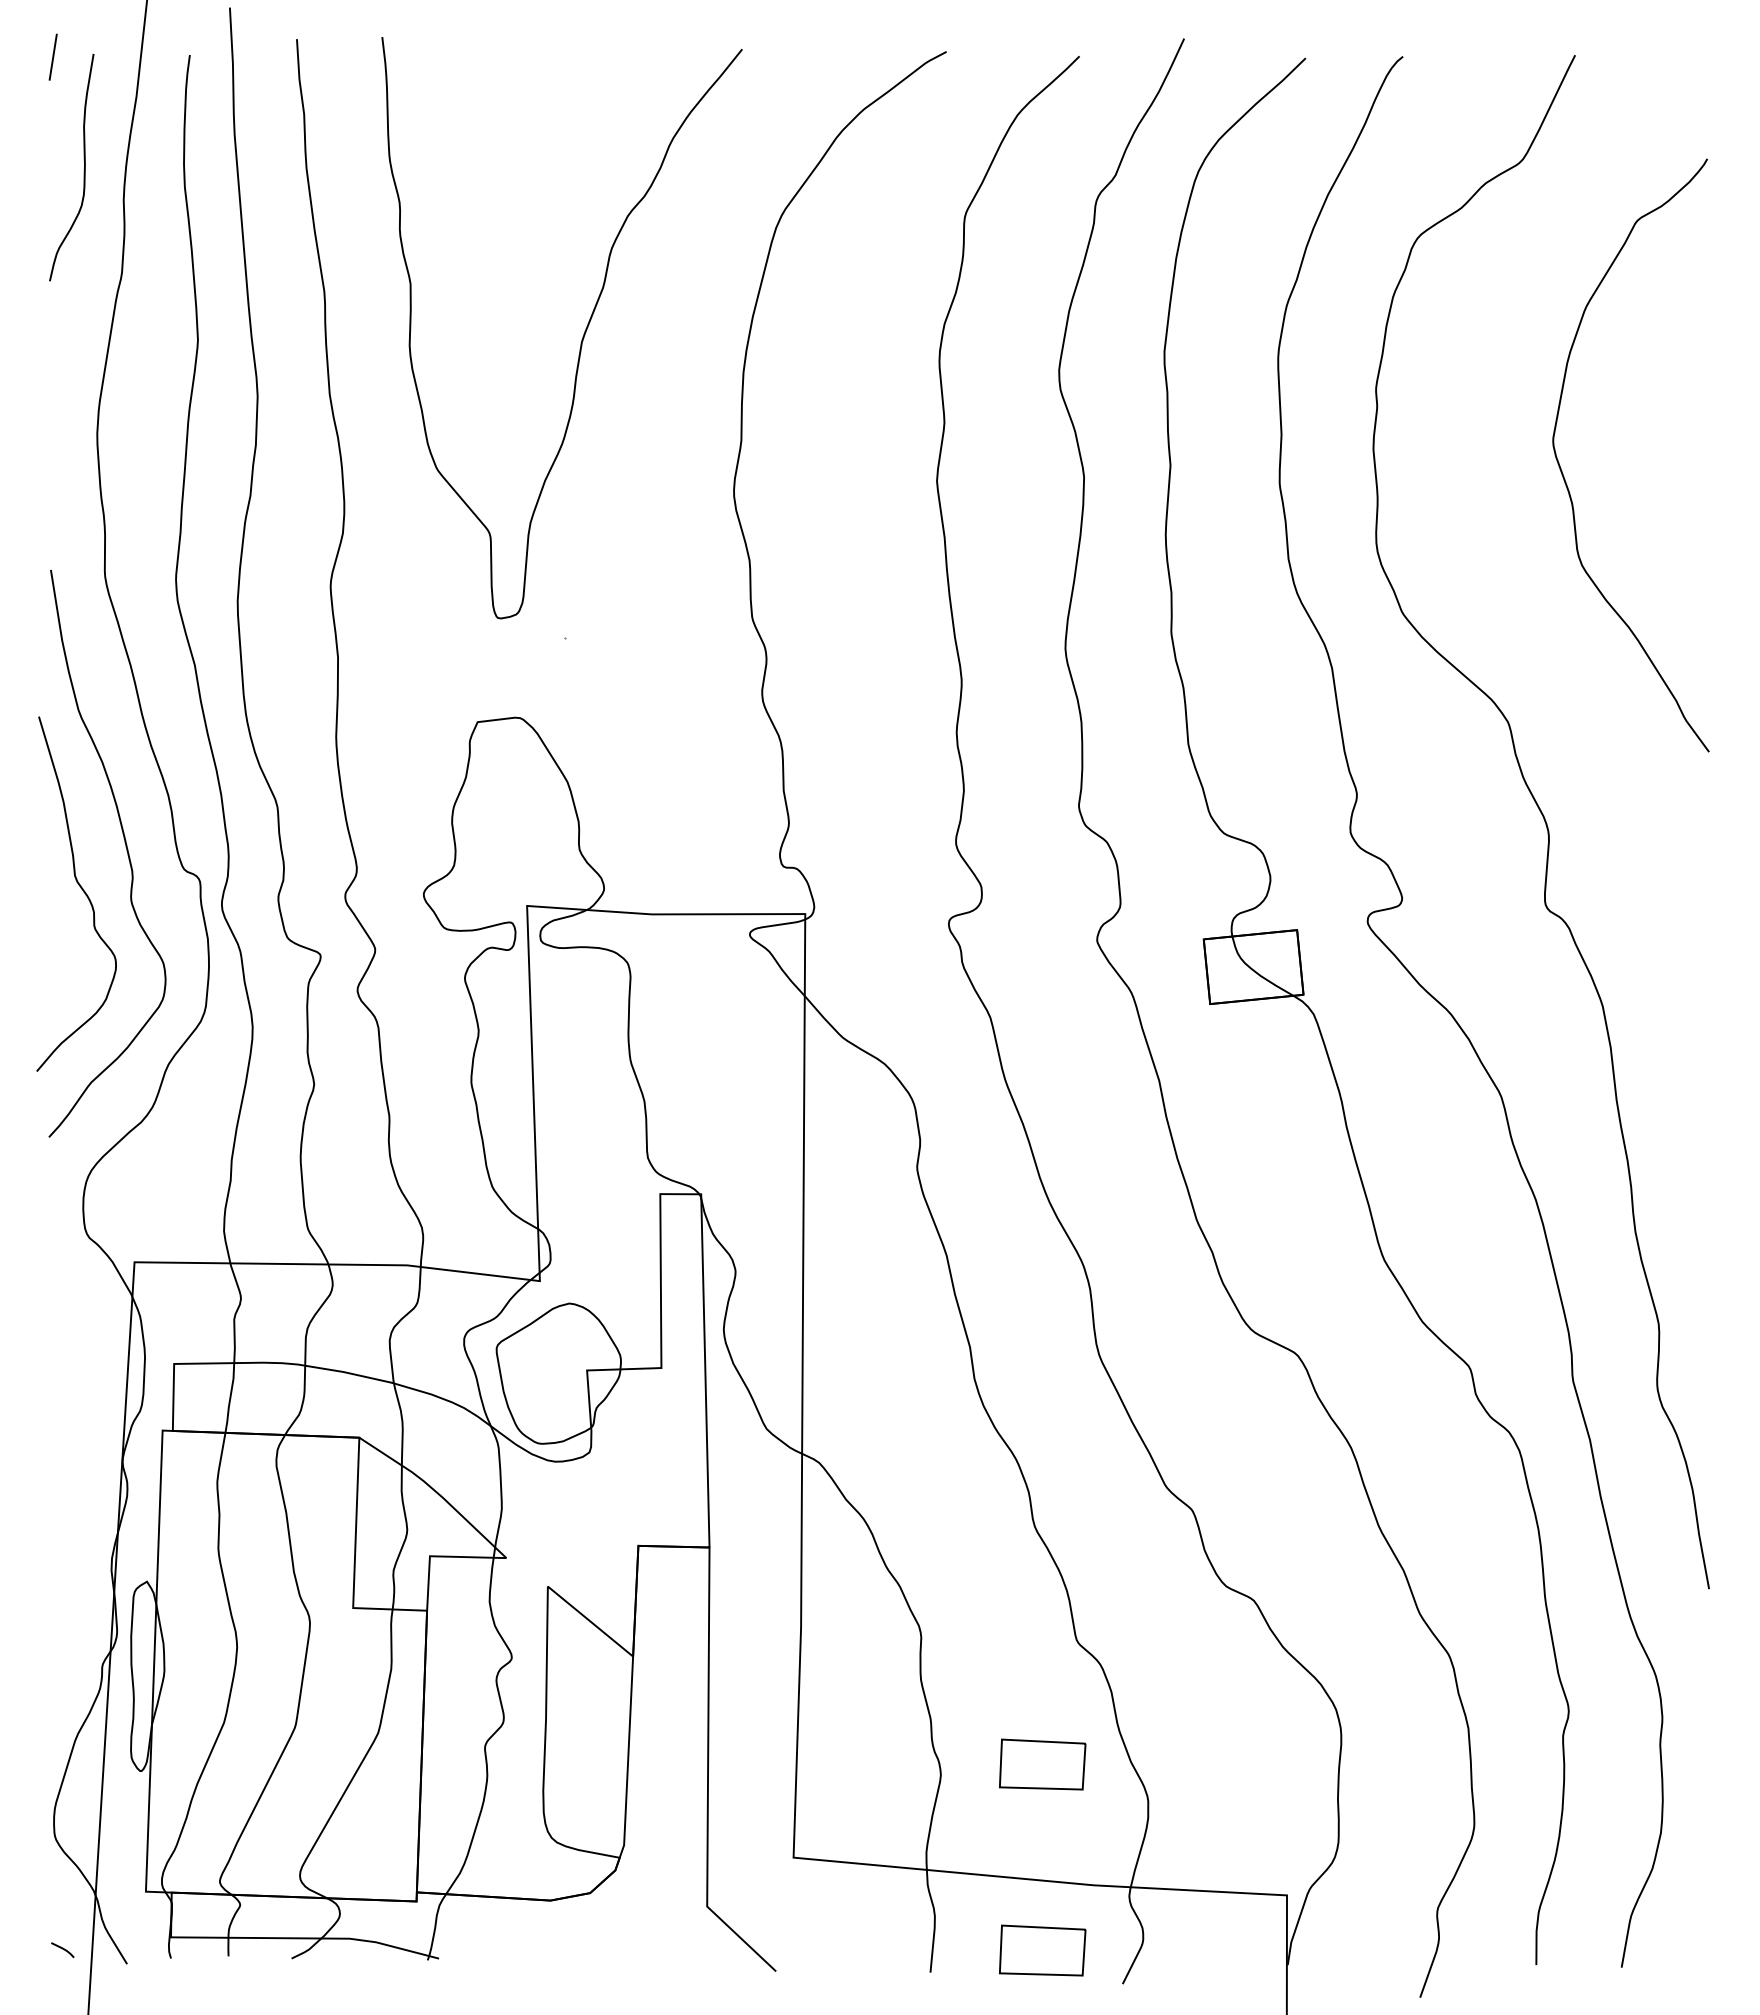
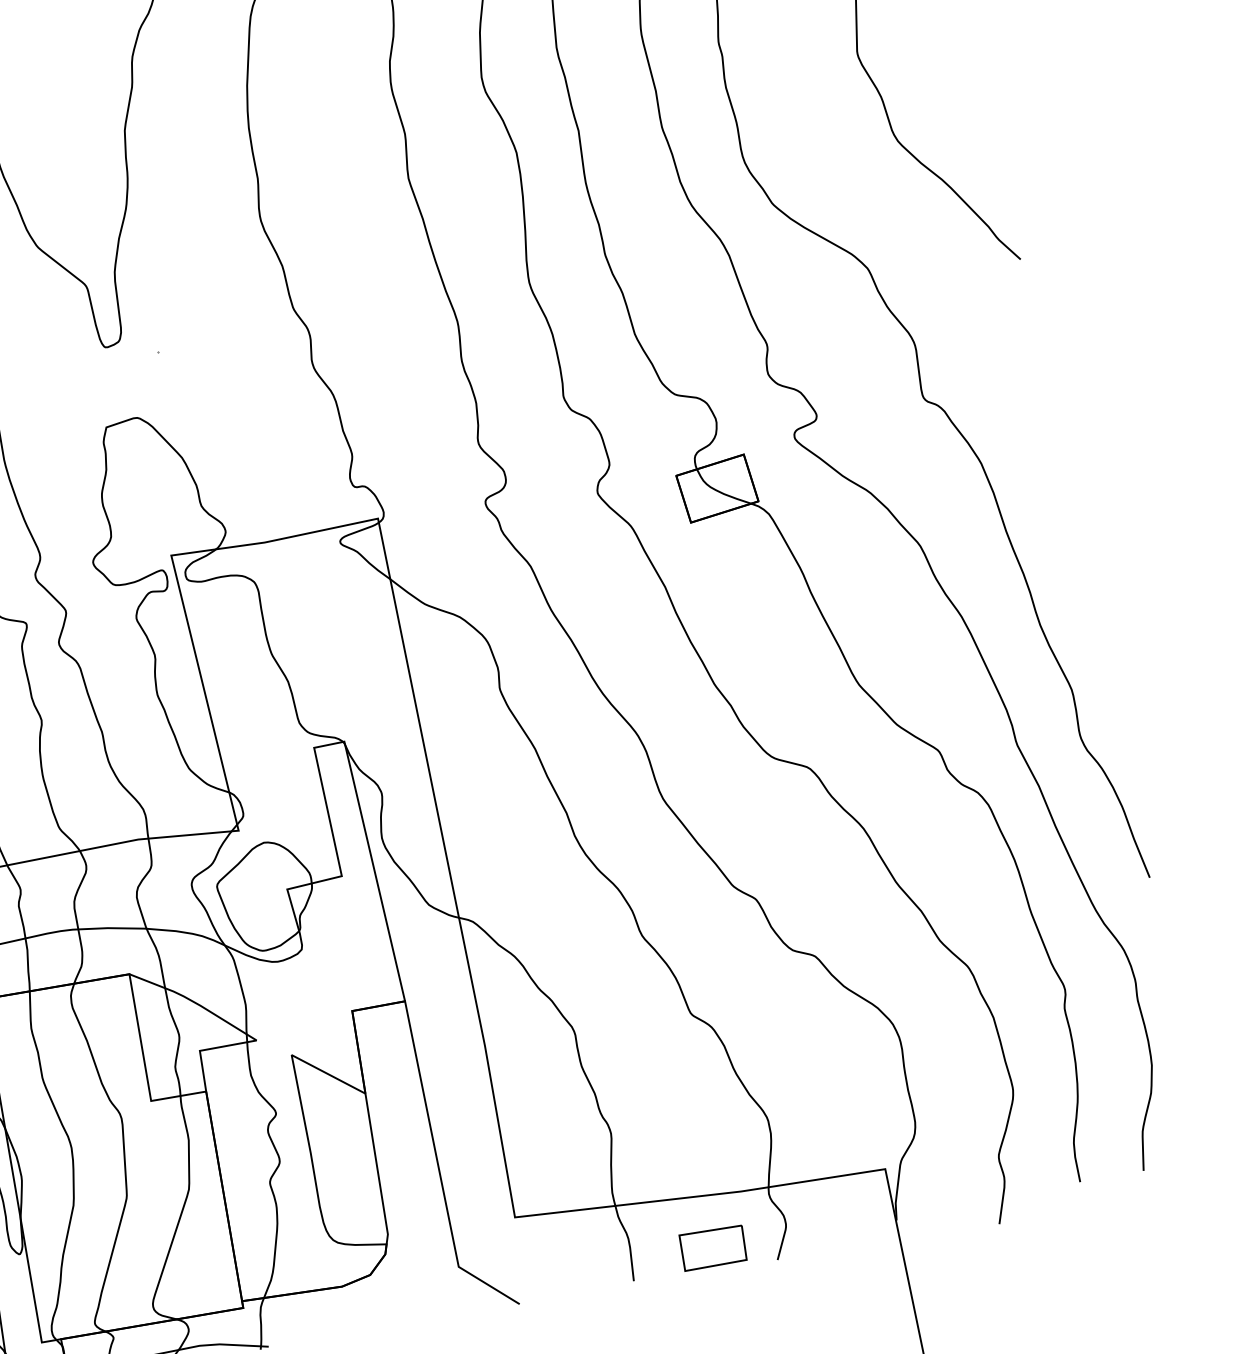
part: (1042, 1764) -> (684, 1110), removed

